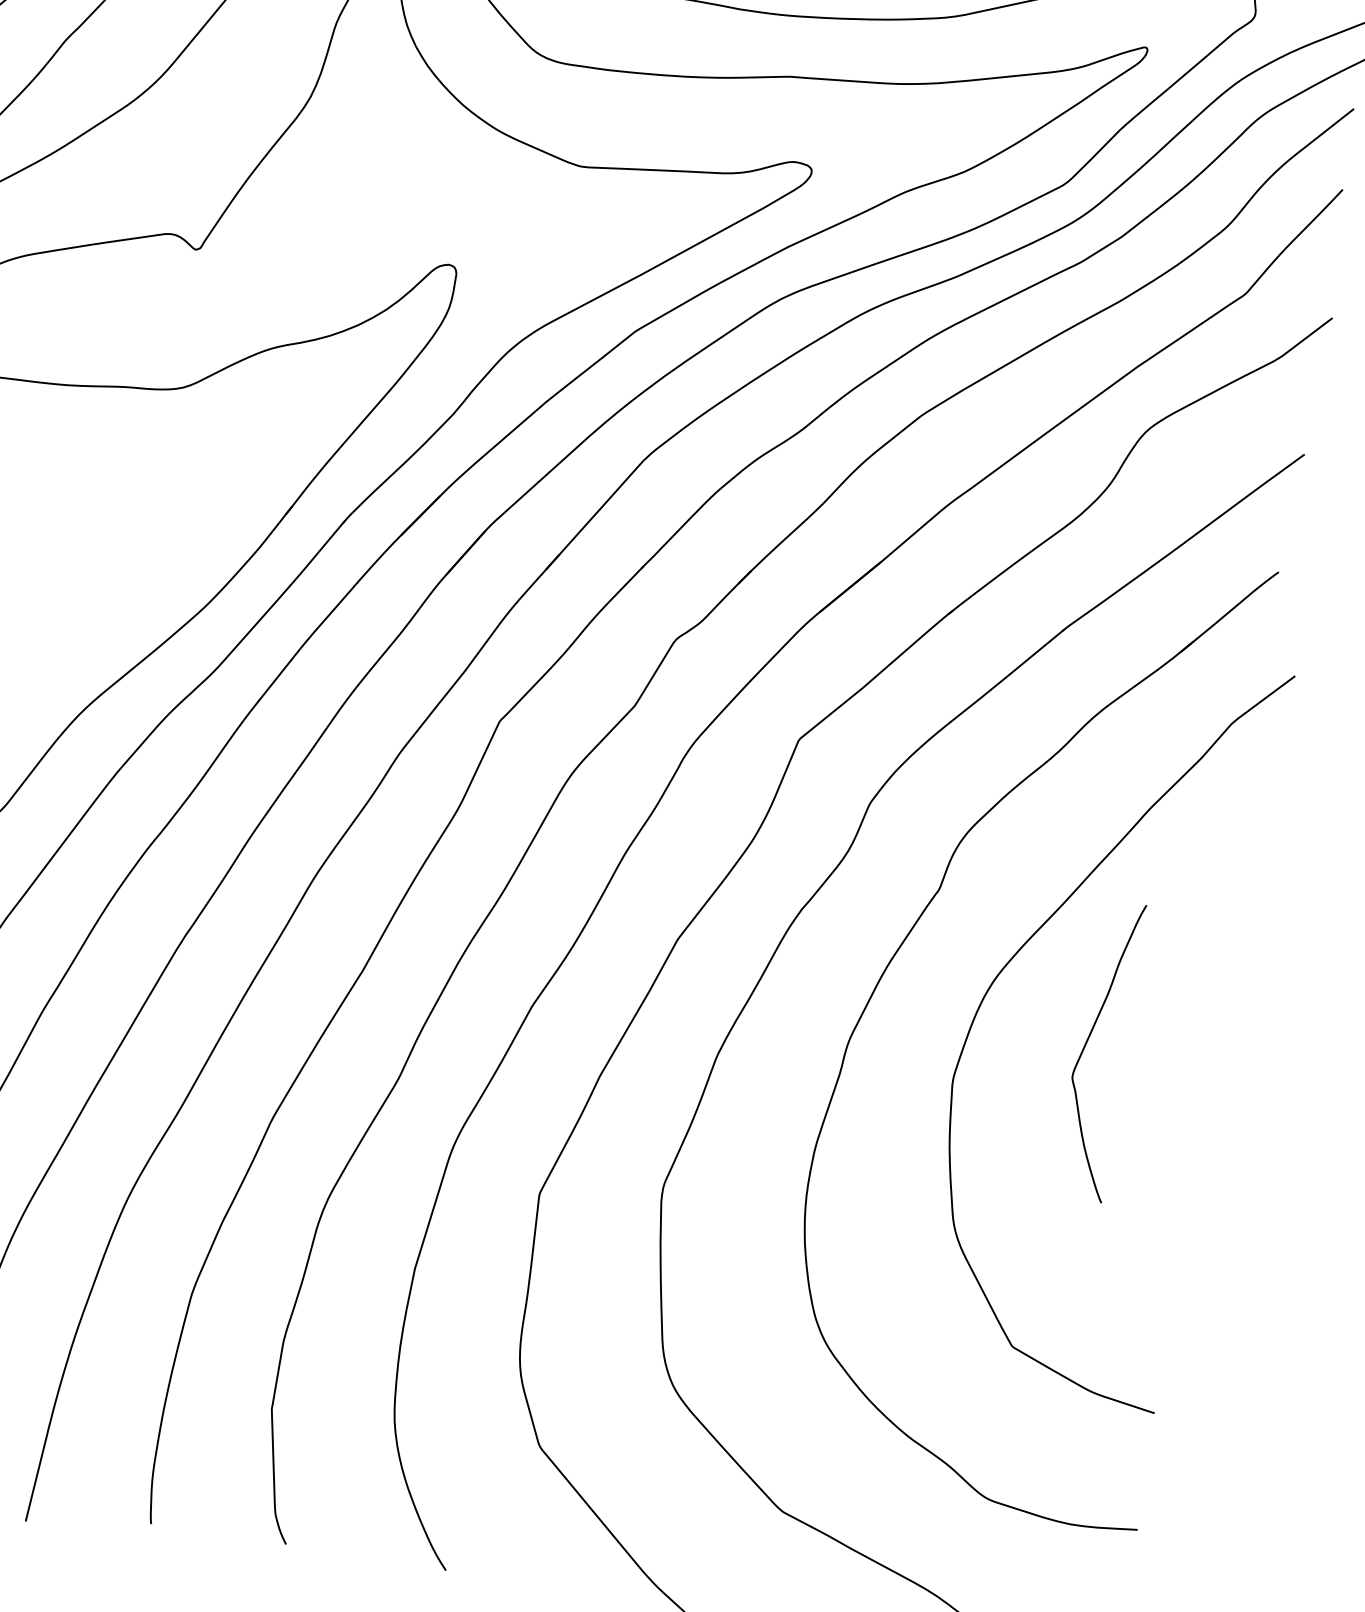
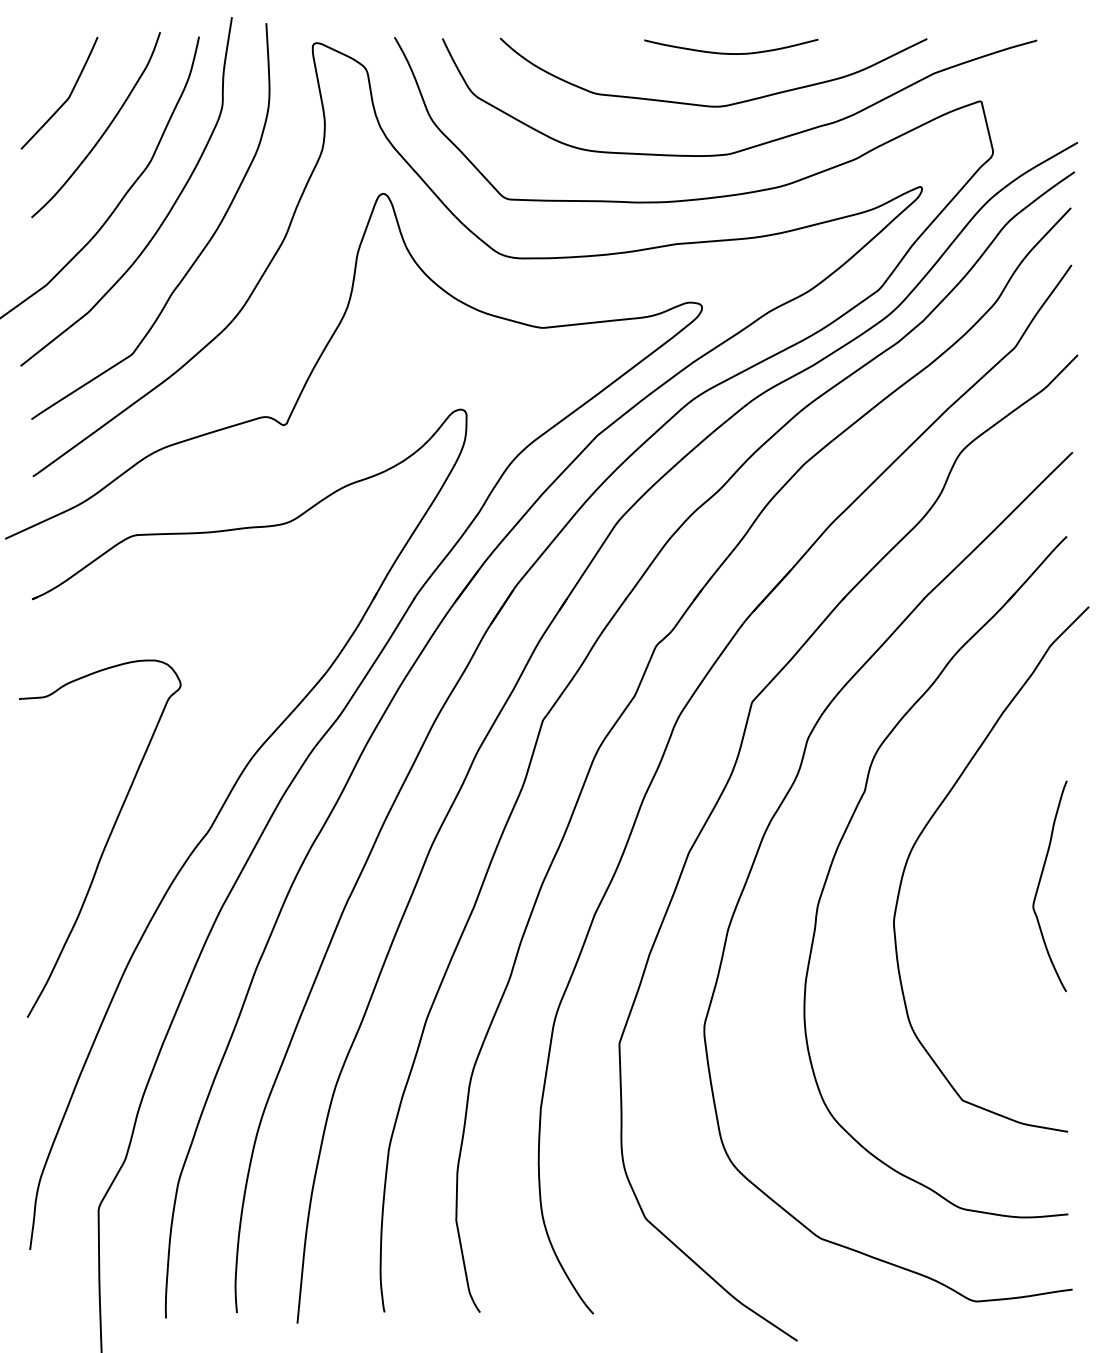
curve: (1087, 1043) -> (1040, 882), moved

